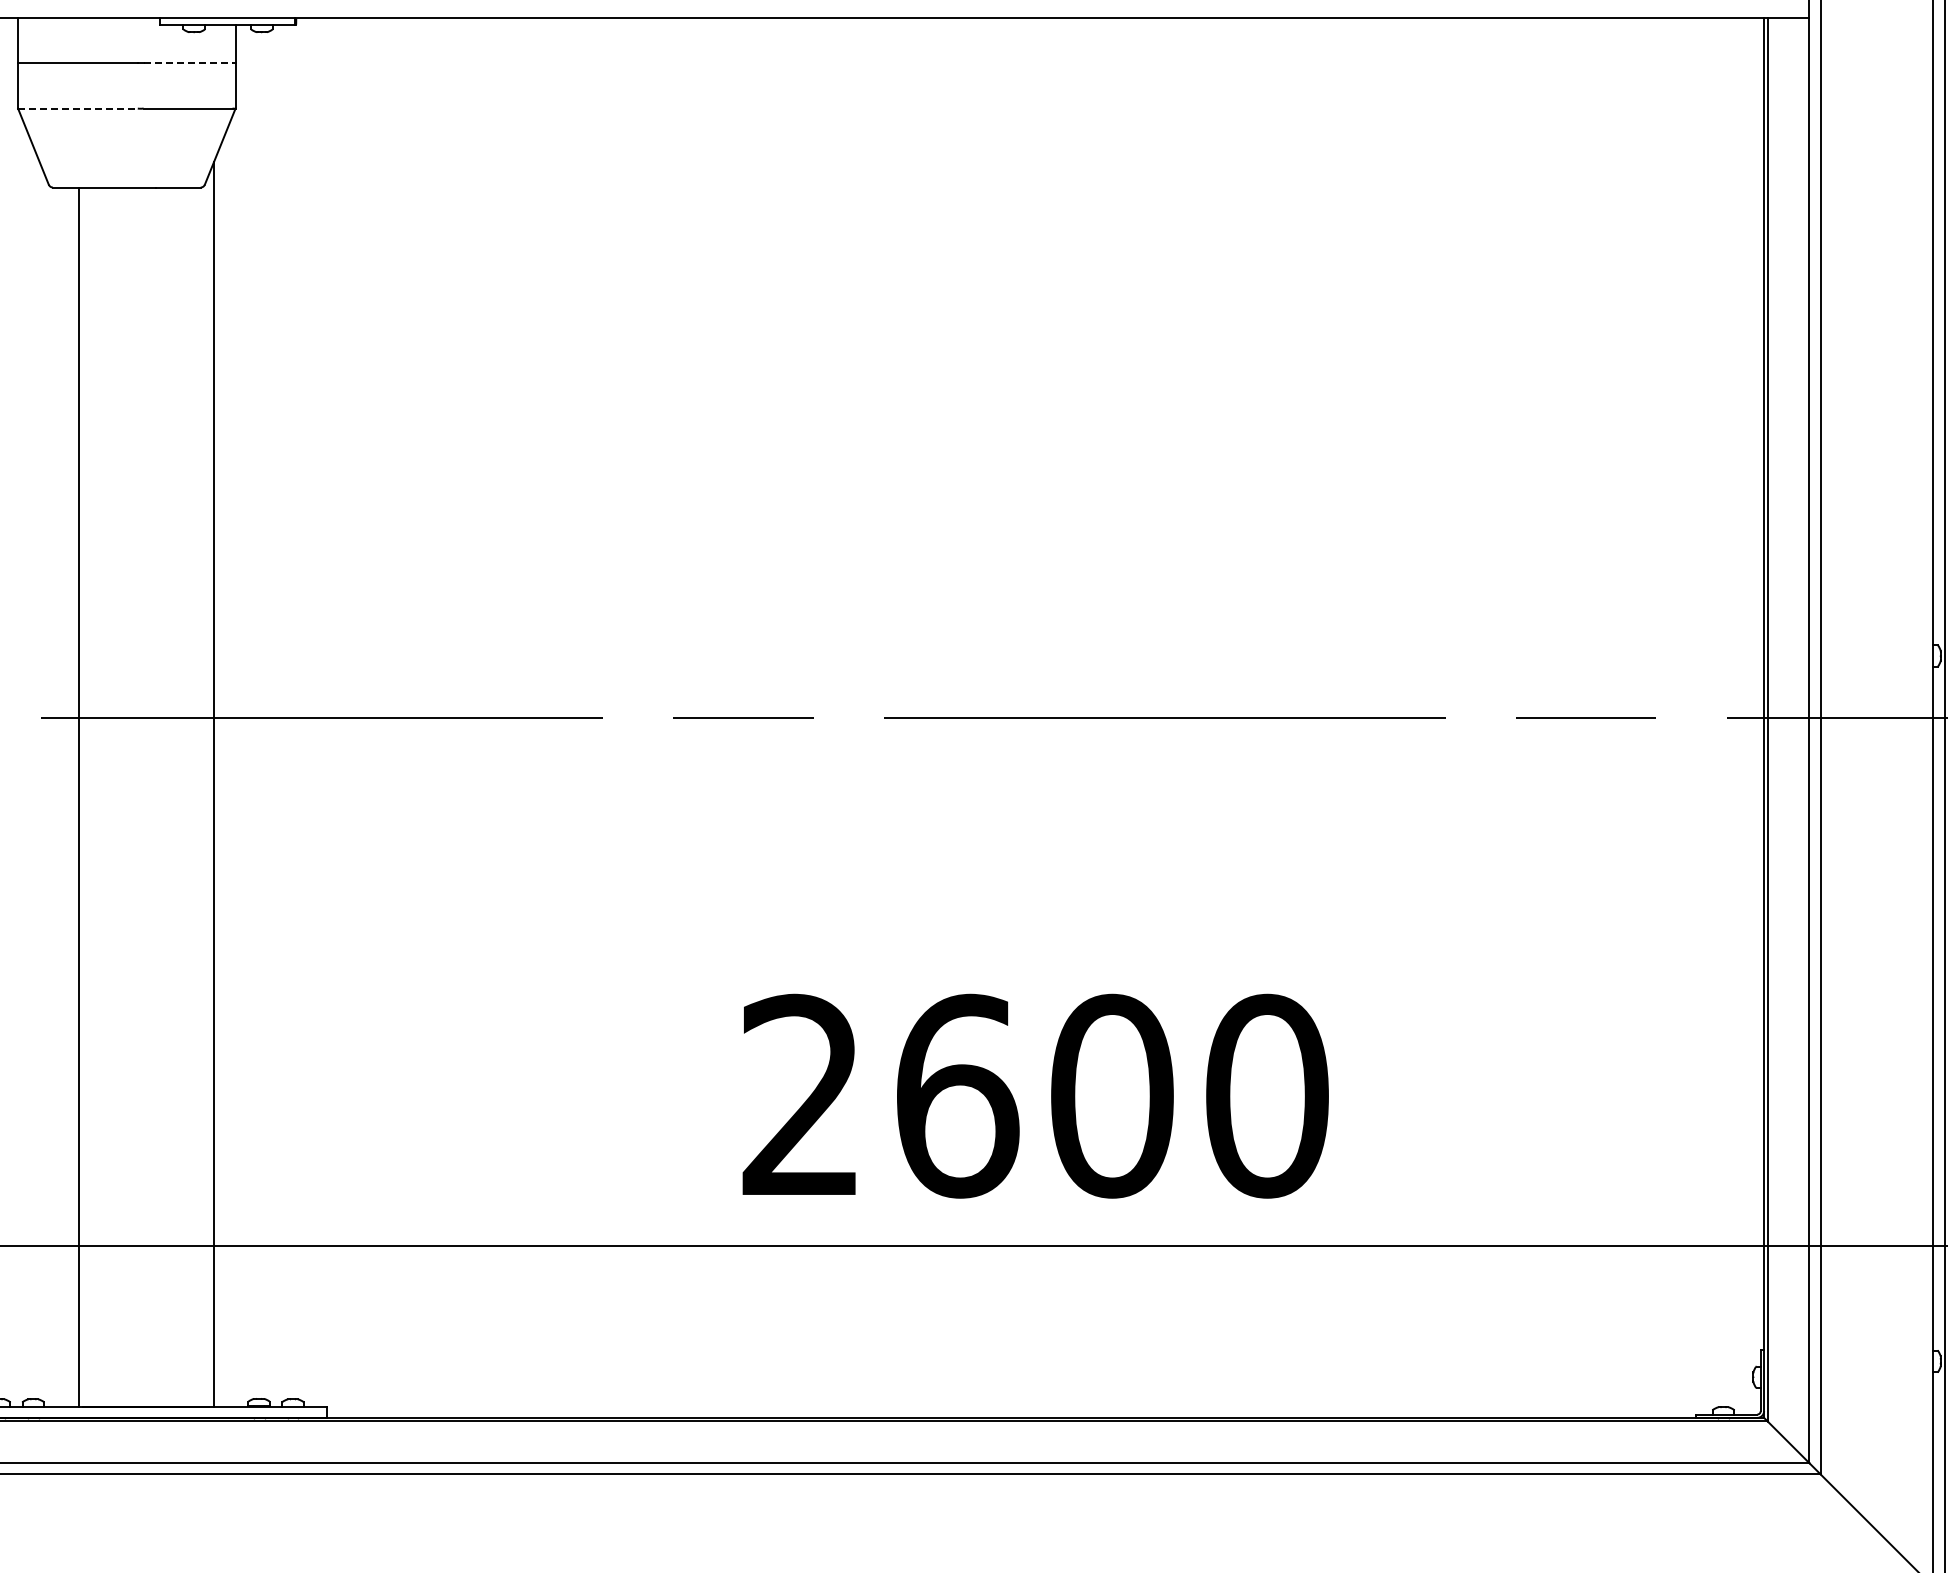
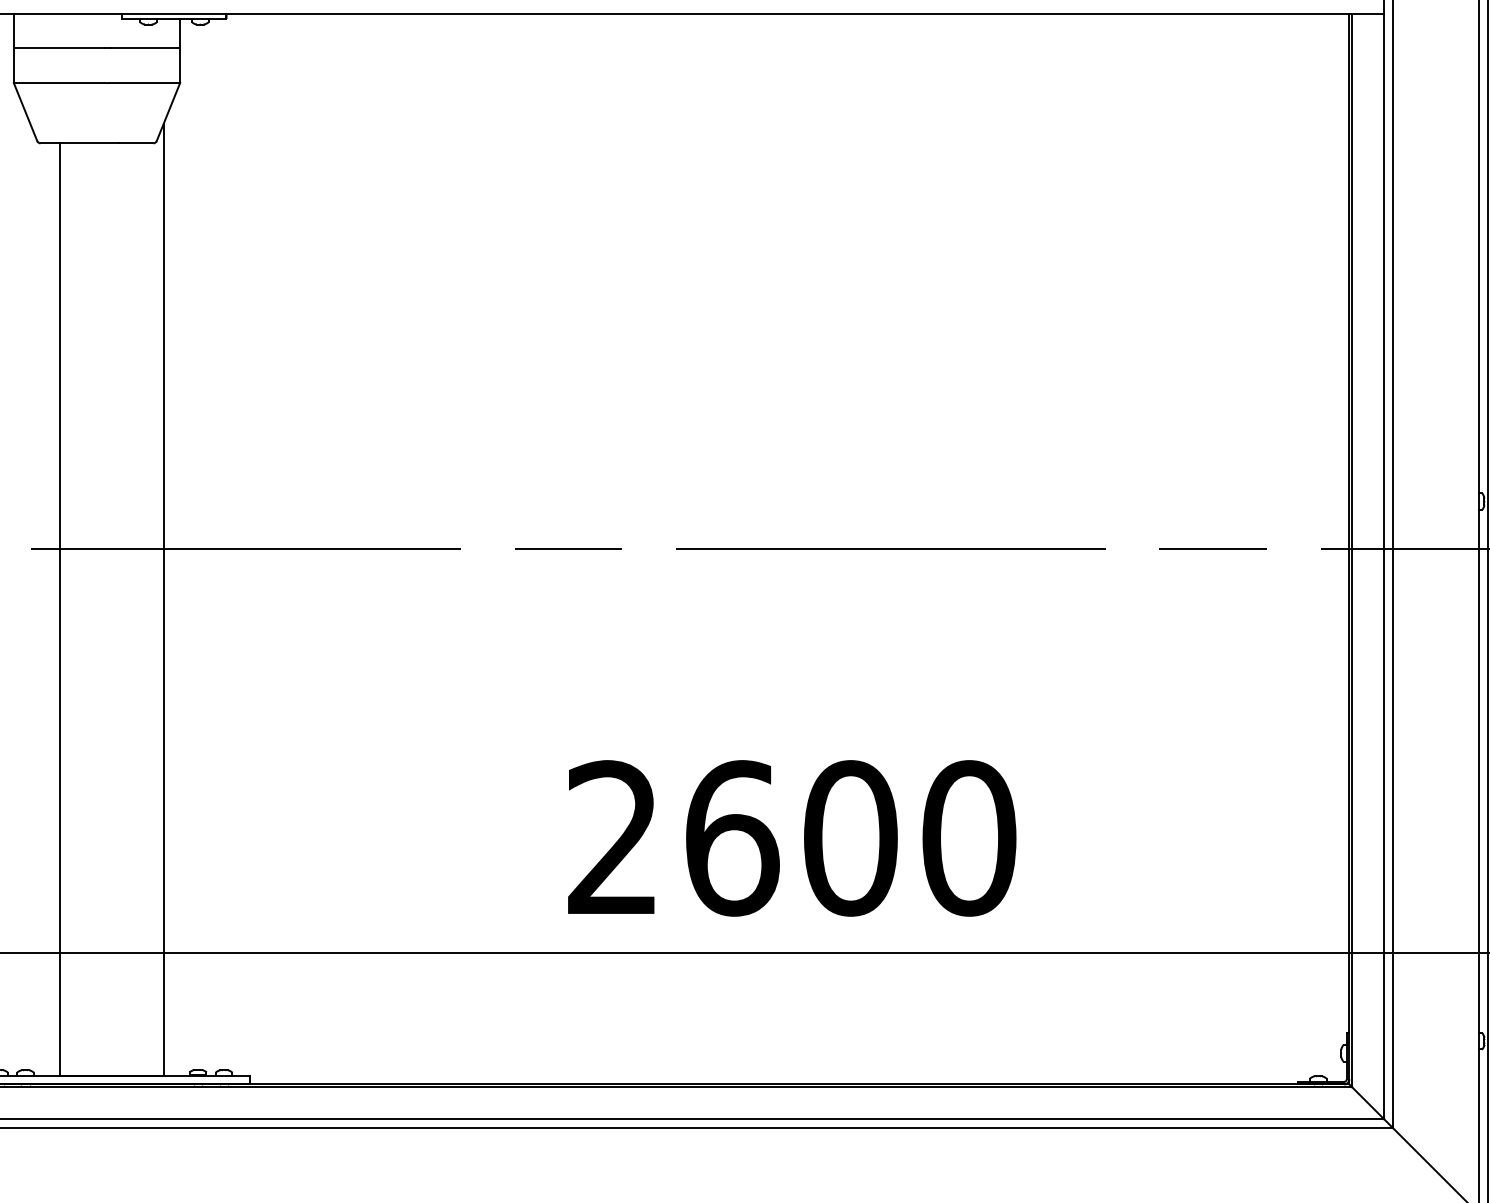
line: (188, 63) -> (144, 48), dashed -> solid
line: (78, 108) -> (60, 82), dashed -> solid

